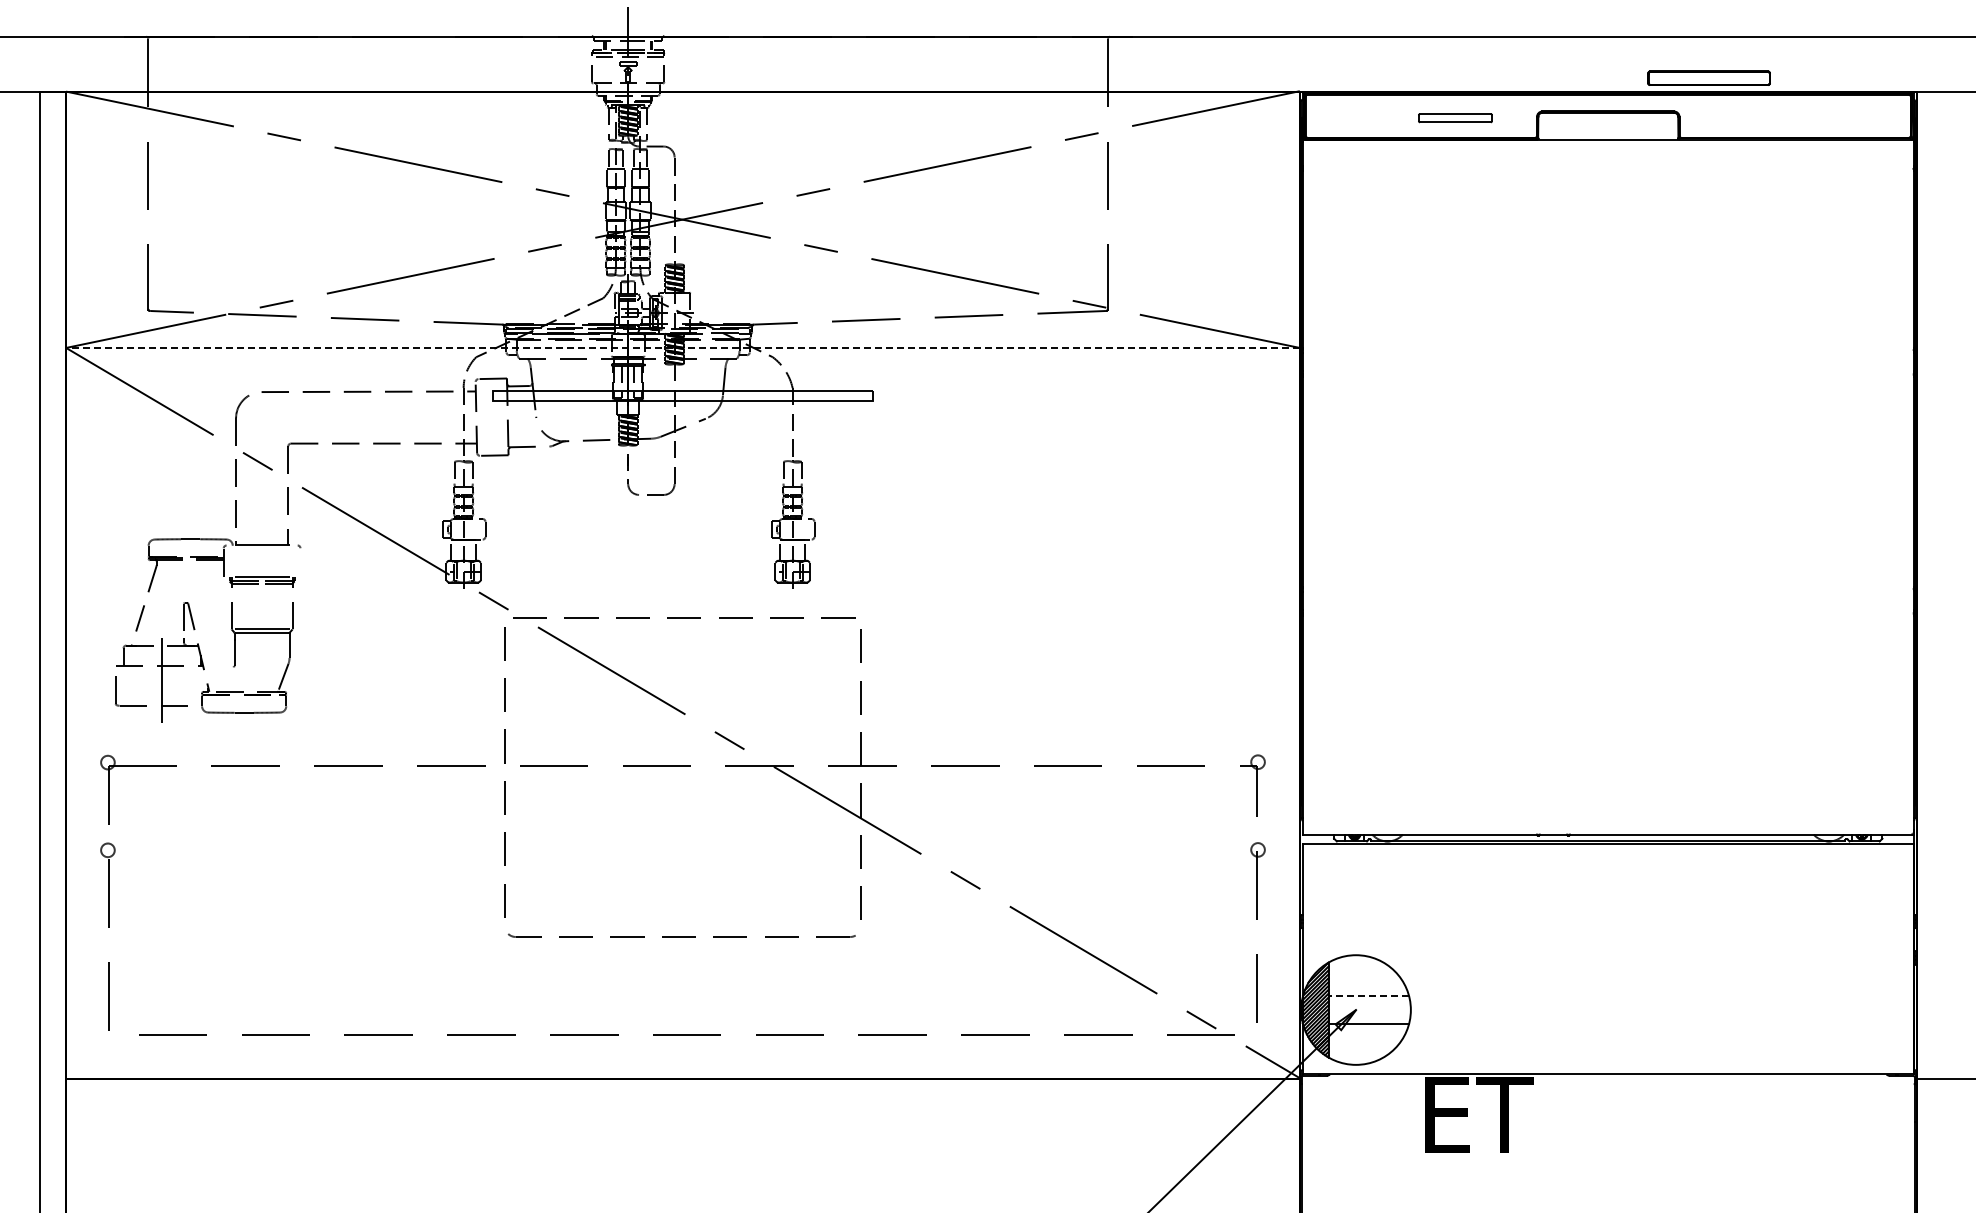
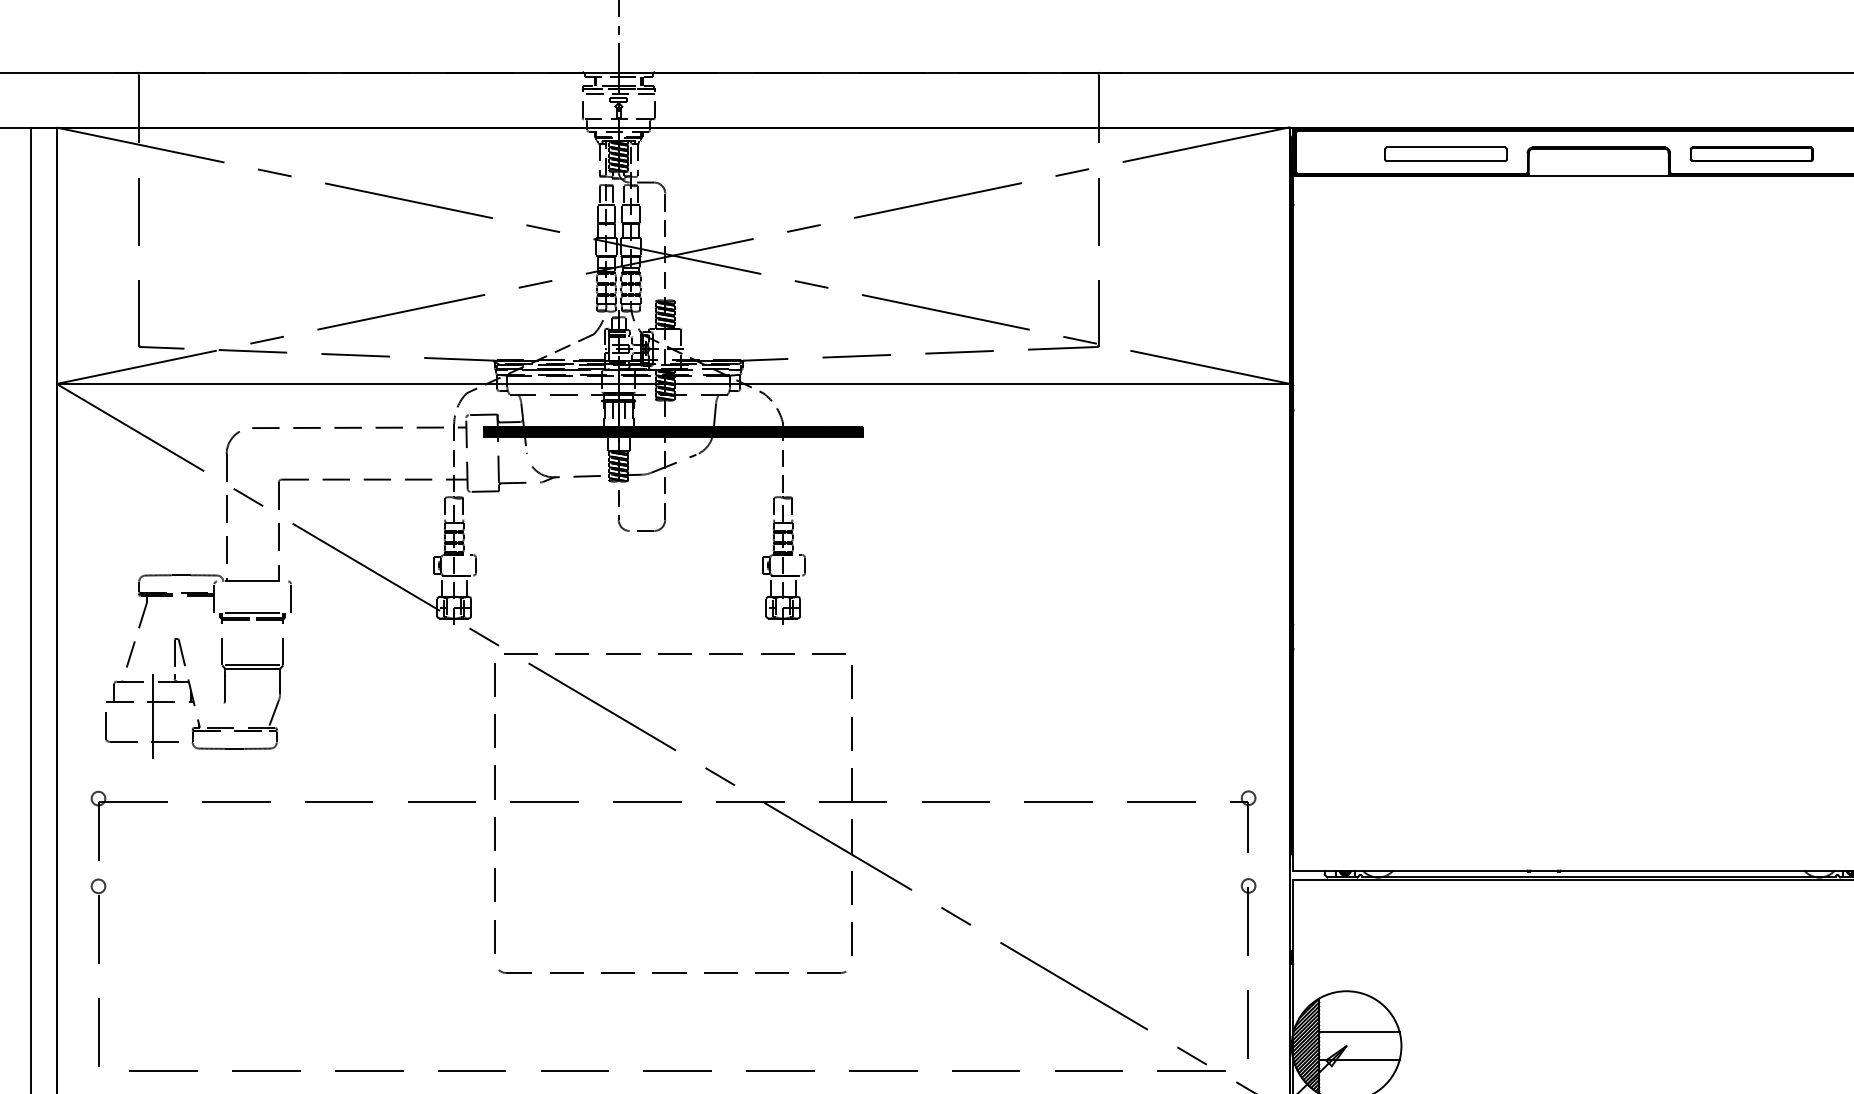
part: (1708, 77) -> (1751, 153), moved
part: (1455, 117) -> (1446, 153), size x1.67
line: (682, 347) -> (673, 383), dashed -> solid
hatch: (682, 395) -> (673, 431), added
line: (300, 562) -> (291, 598), added
line: (1368, 996) -> (1359, 1032), dashed -> solid

